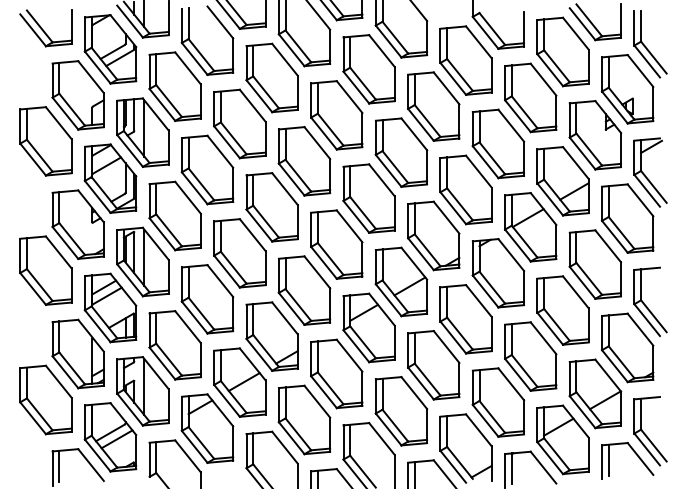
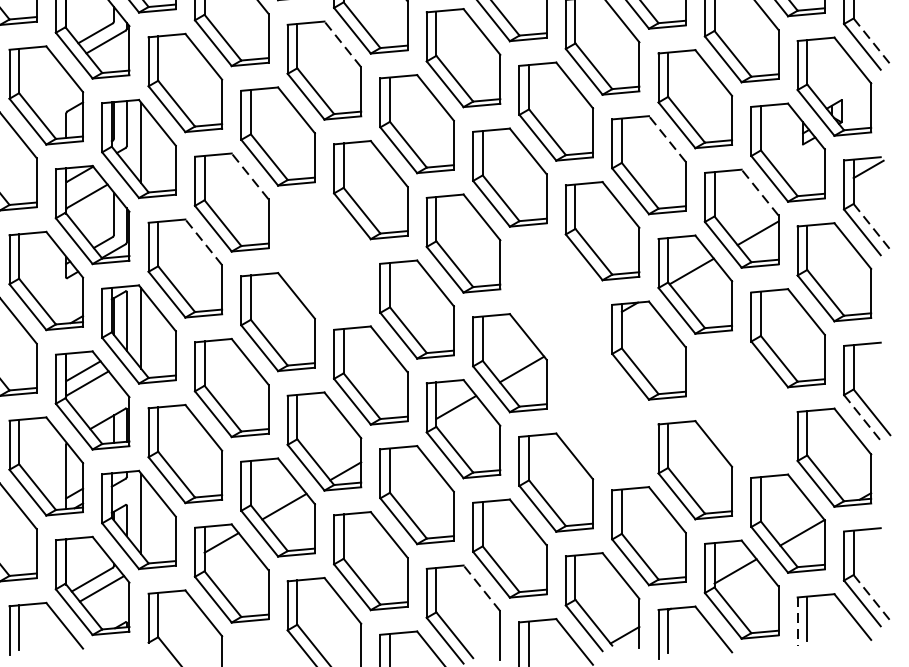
line: (654, 58) -> (872, 42), solid -> dashed
line: (284, 59) -> (342, 44), solid -> dashed
line: (510, 125) -> (666, 138), solid -> dashed
line: (220, 151) -> (250, 175), solid -> dashed
line: (575, 162) -> (759, 191), solid -> dashed
line: (654, 187) -> (872, 227), solid -> dashed
line: (187, 197) -> (203, 241), solid -> dashed
part: (271, 207) -> (323, 256), removed
part: (433, 235) -> (555, 296), removed
part: (562, 310) -> (740, 404), removed
part: (465, 319) -> (601, 416), removed
line: (647, 320) -> (862, 418), solid -> dashed
line: (381, 438) -> (481, 587), solid -> dashed
line: (654, 445) -> (872, 597), solid -> dashed
line: (602, 462) -> (798, 622), solid -> dashed

